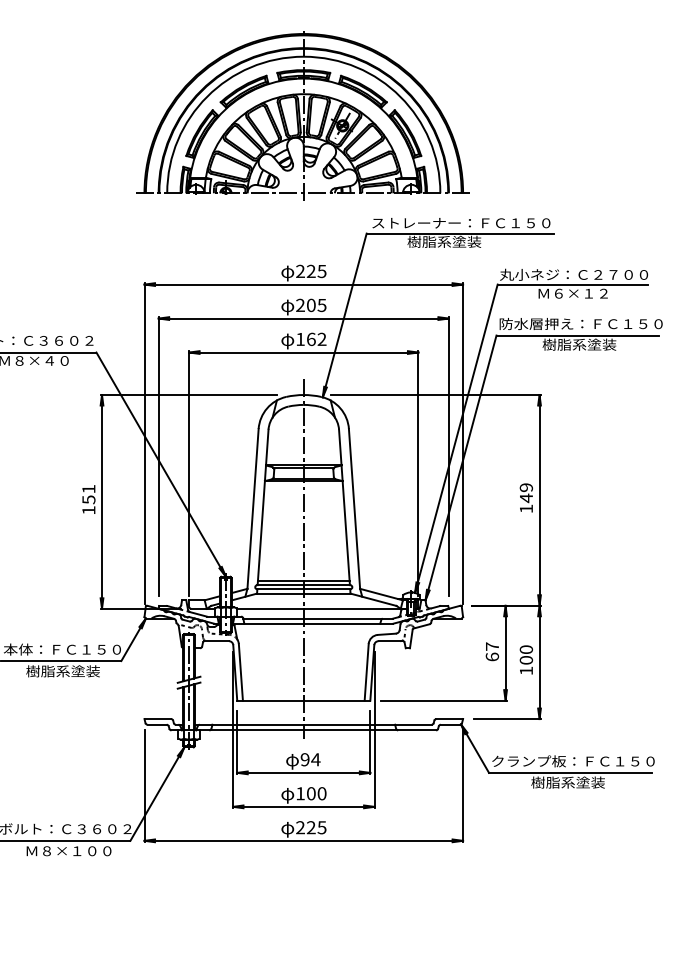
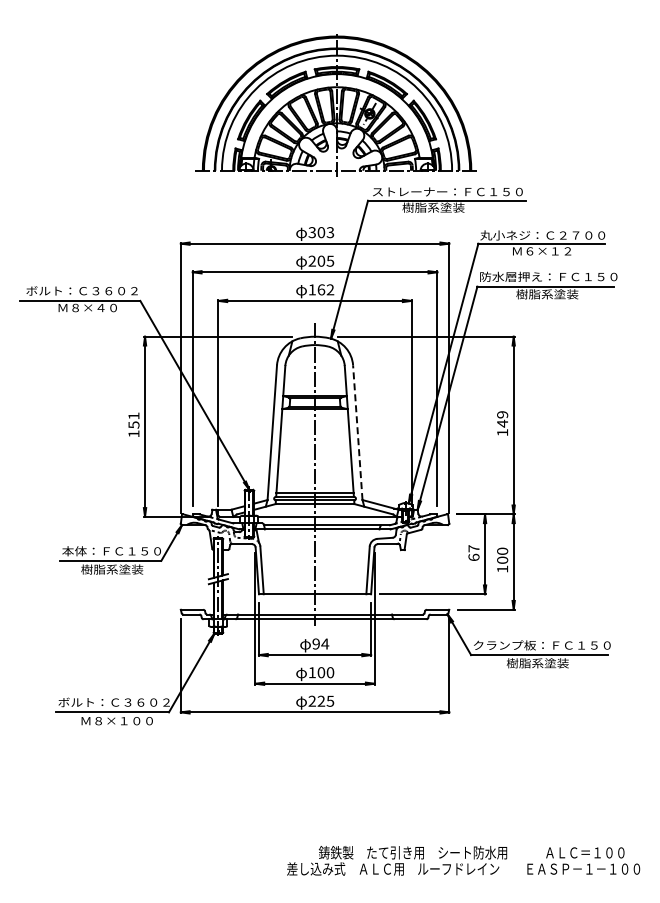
part: (301, 115) -> (335, 105), moved
text: (311, 271) -> (321, 232), 225 -> 303
line: (354, 508) -> (357, 432), solid -> dashed

